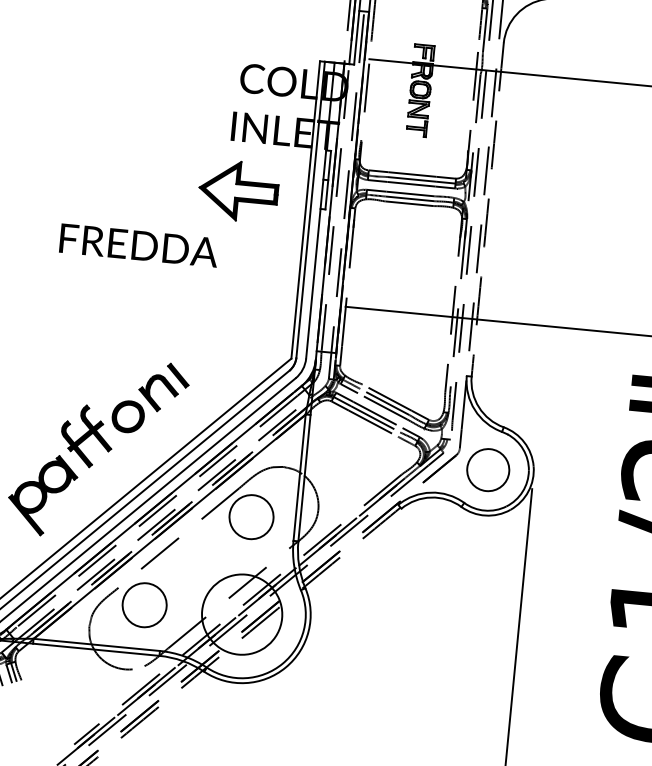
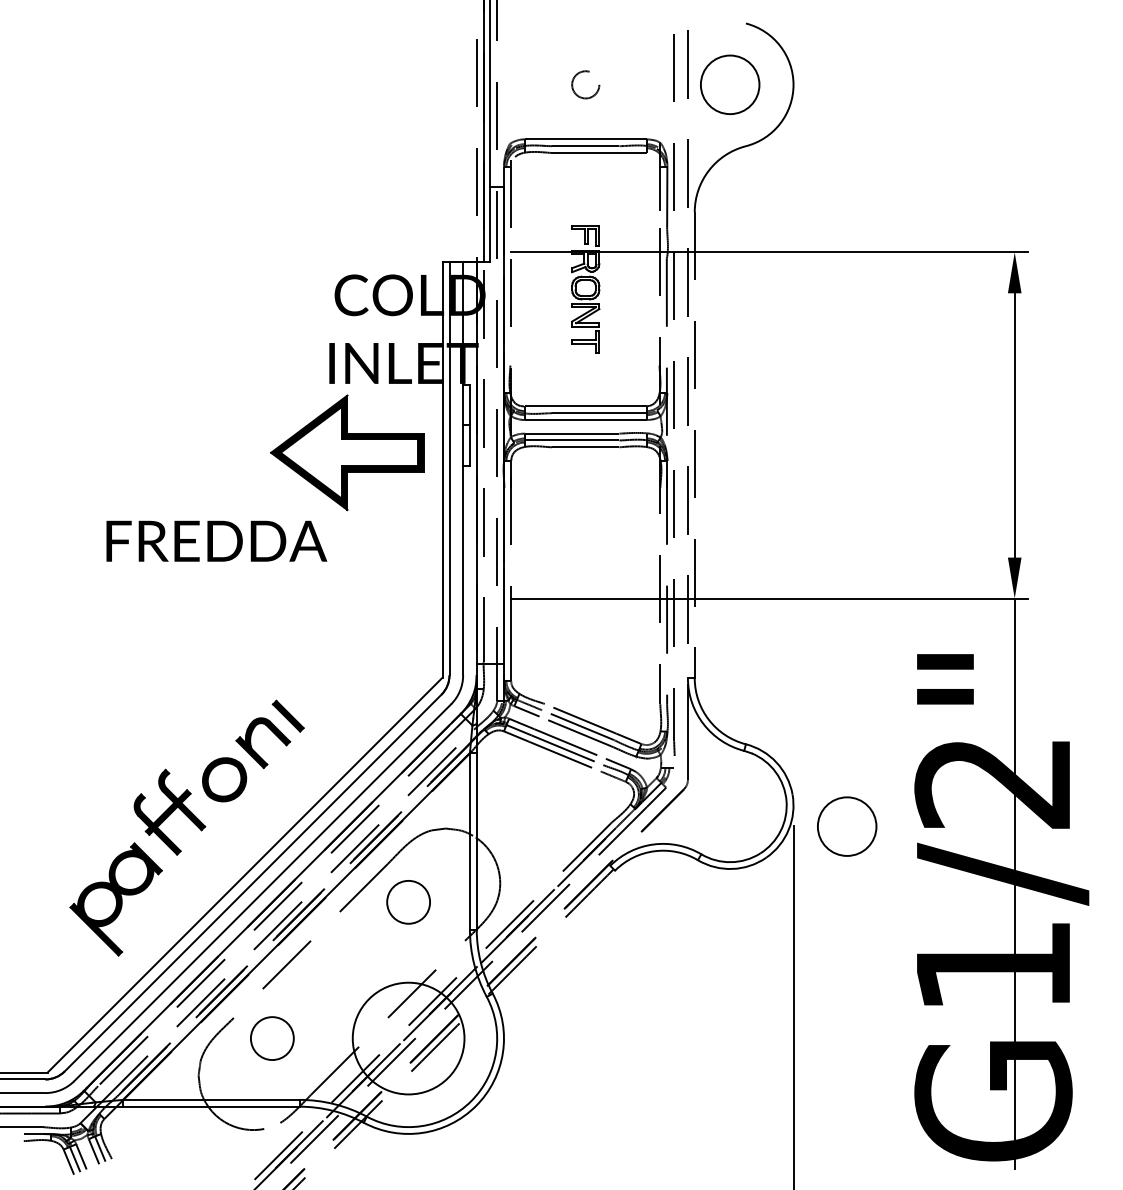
part: (238, 191) -> (346, 452), size x1.4
part: (488, 470) -> (847, 826), moved
circle: (251, 516) -> (408, 901), size x0.7
circle: (144, 605) -> (272, 1038), size x0.7

